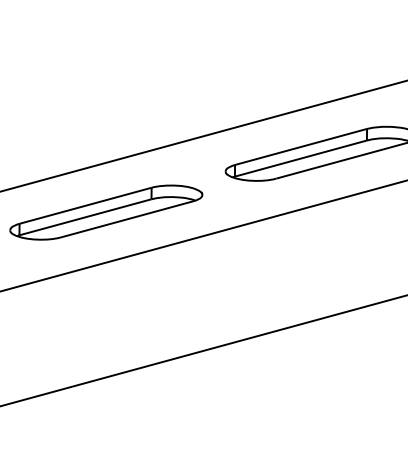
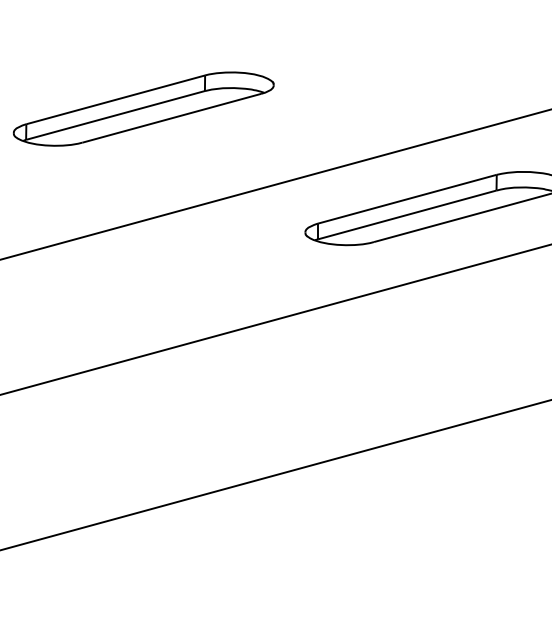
part: (106, 212) -> (143, 108), moved

